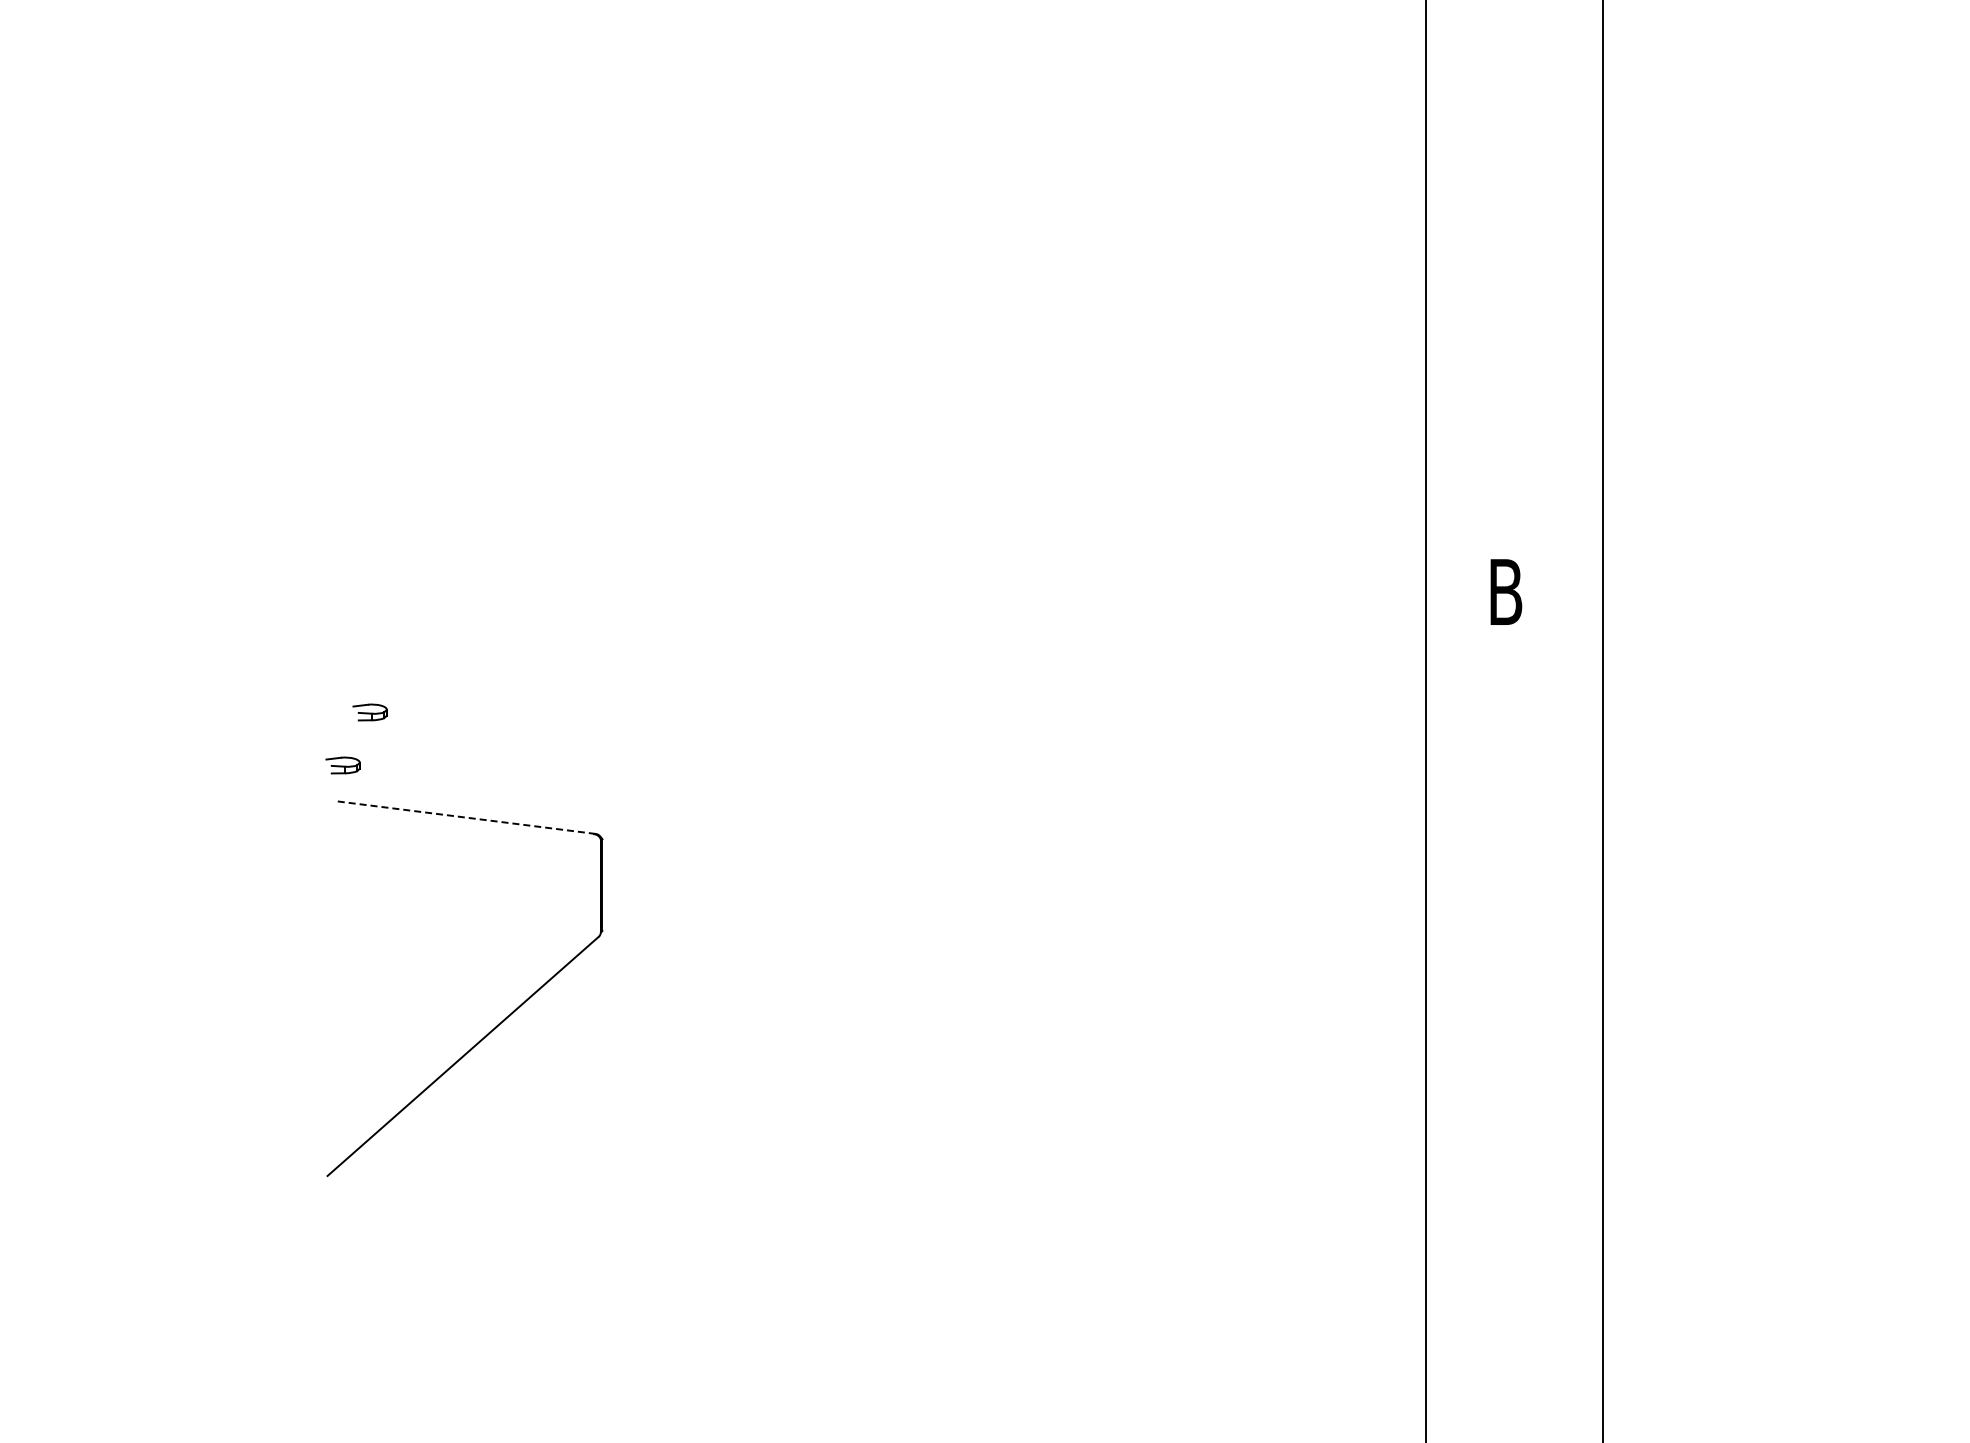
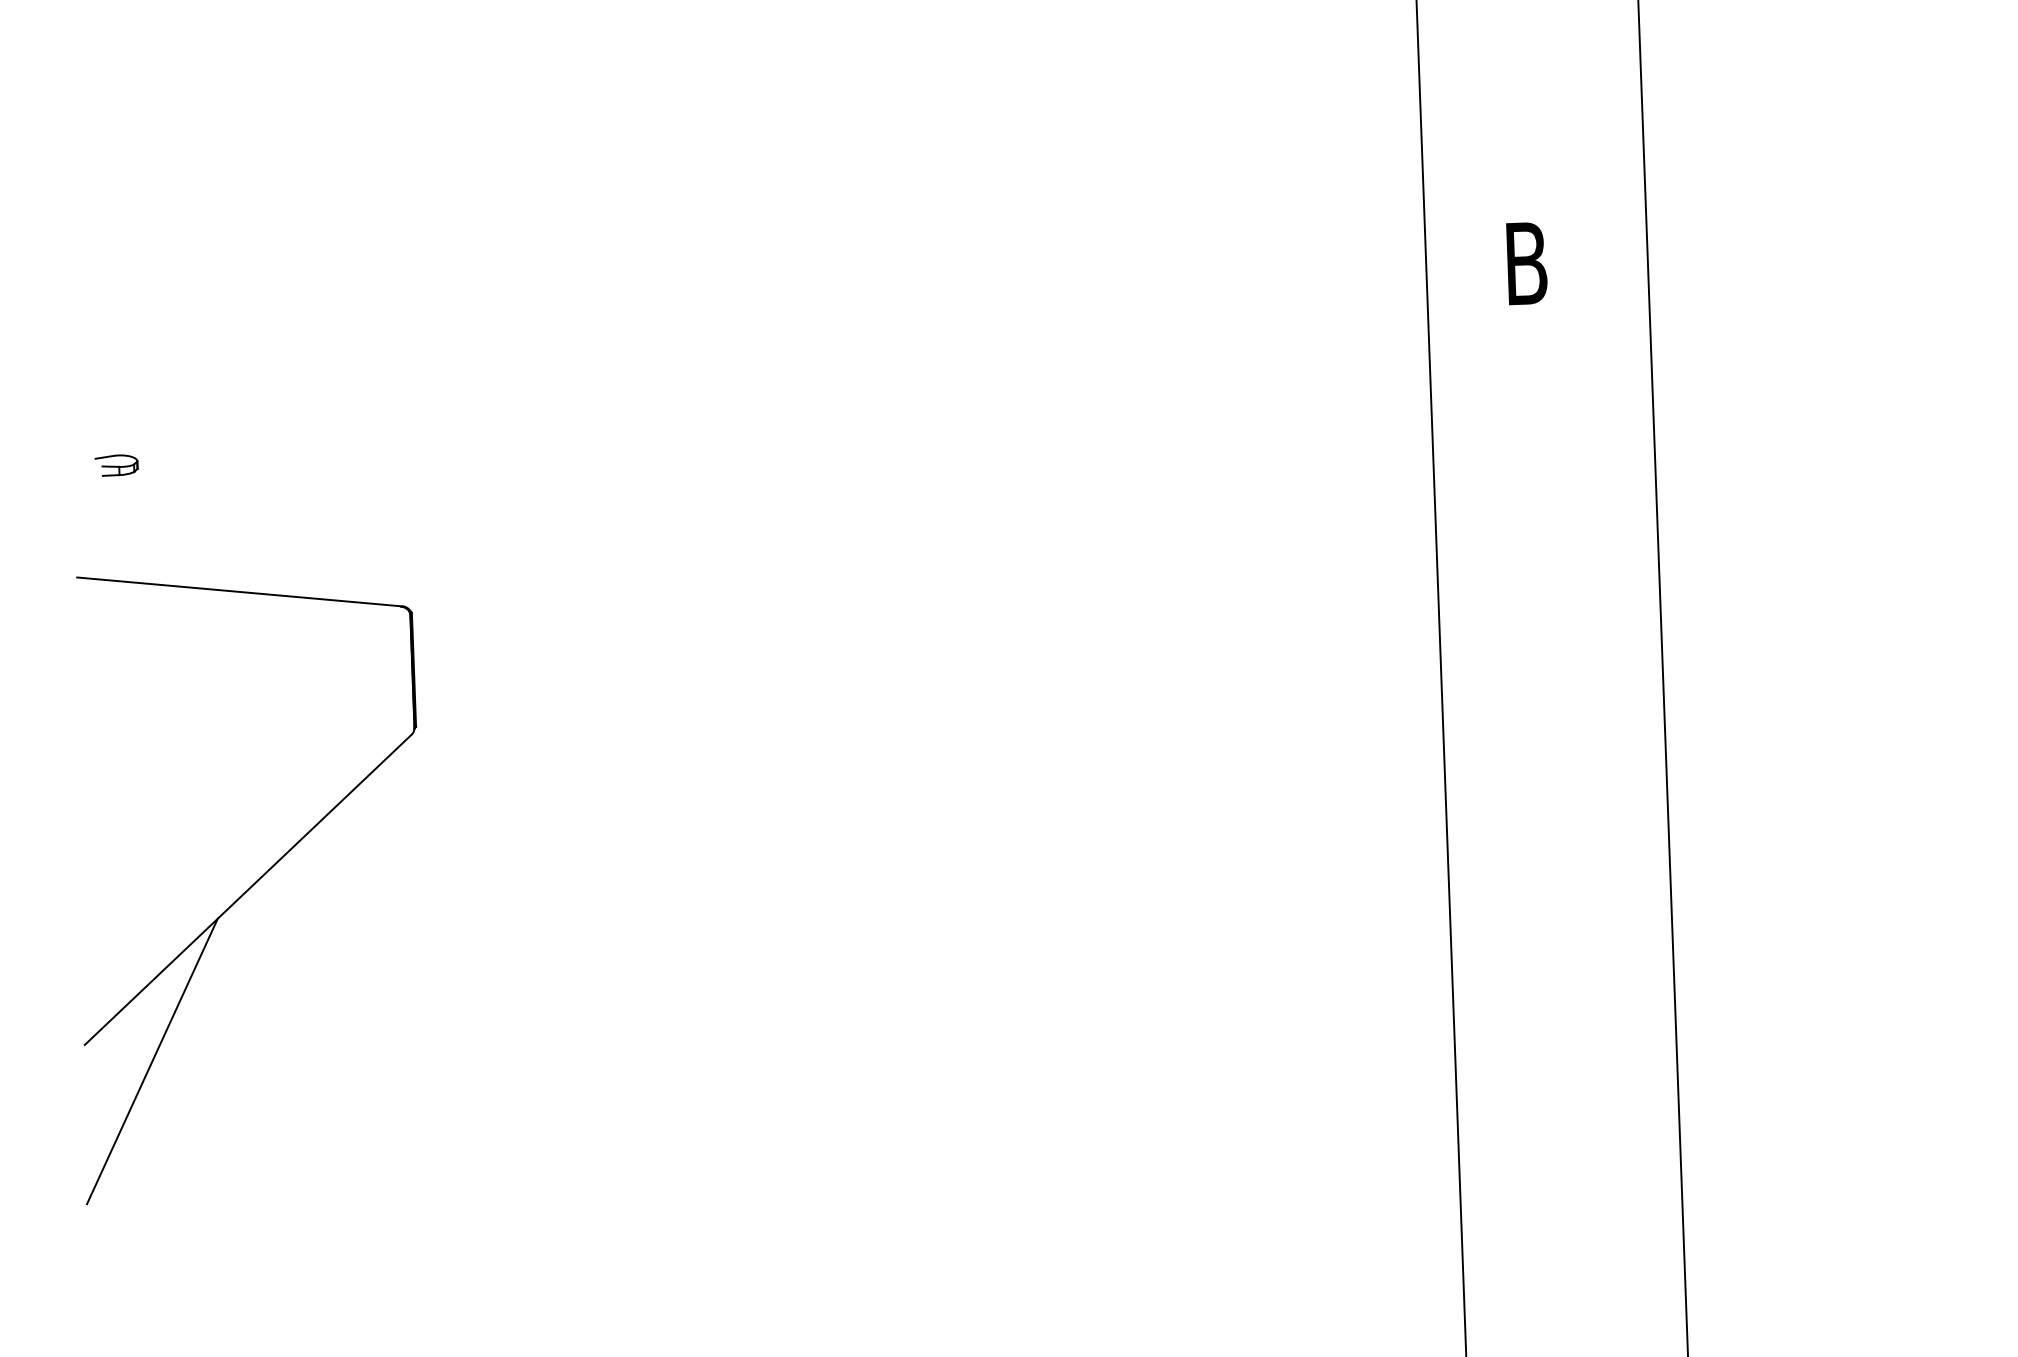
part: (342, 765) -> (84, 532), removed
line: (465, 817) -> (240, 591), dashed -> solid
line: (380, 1190) -> (151, 1060), added

